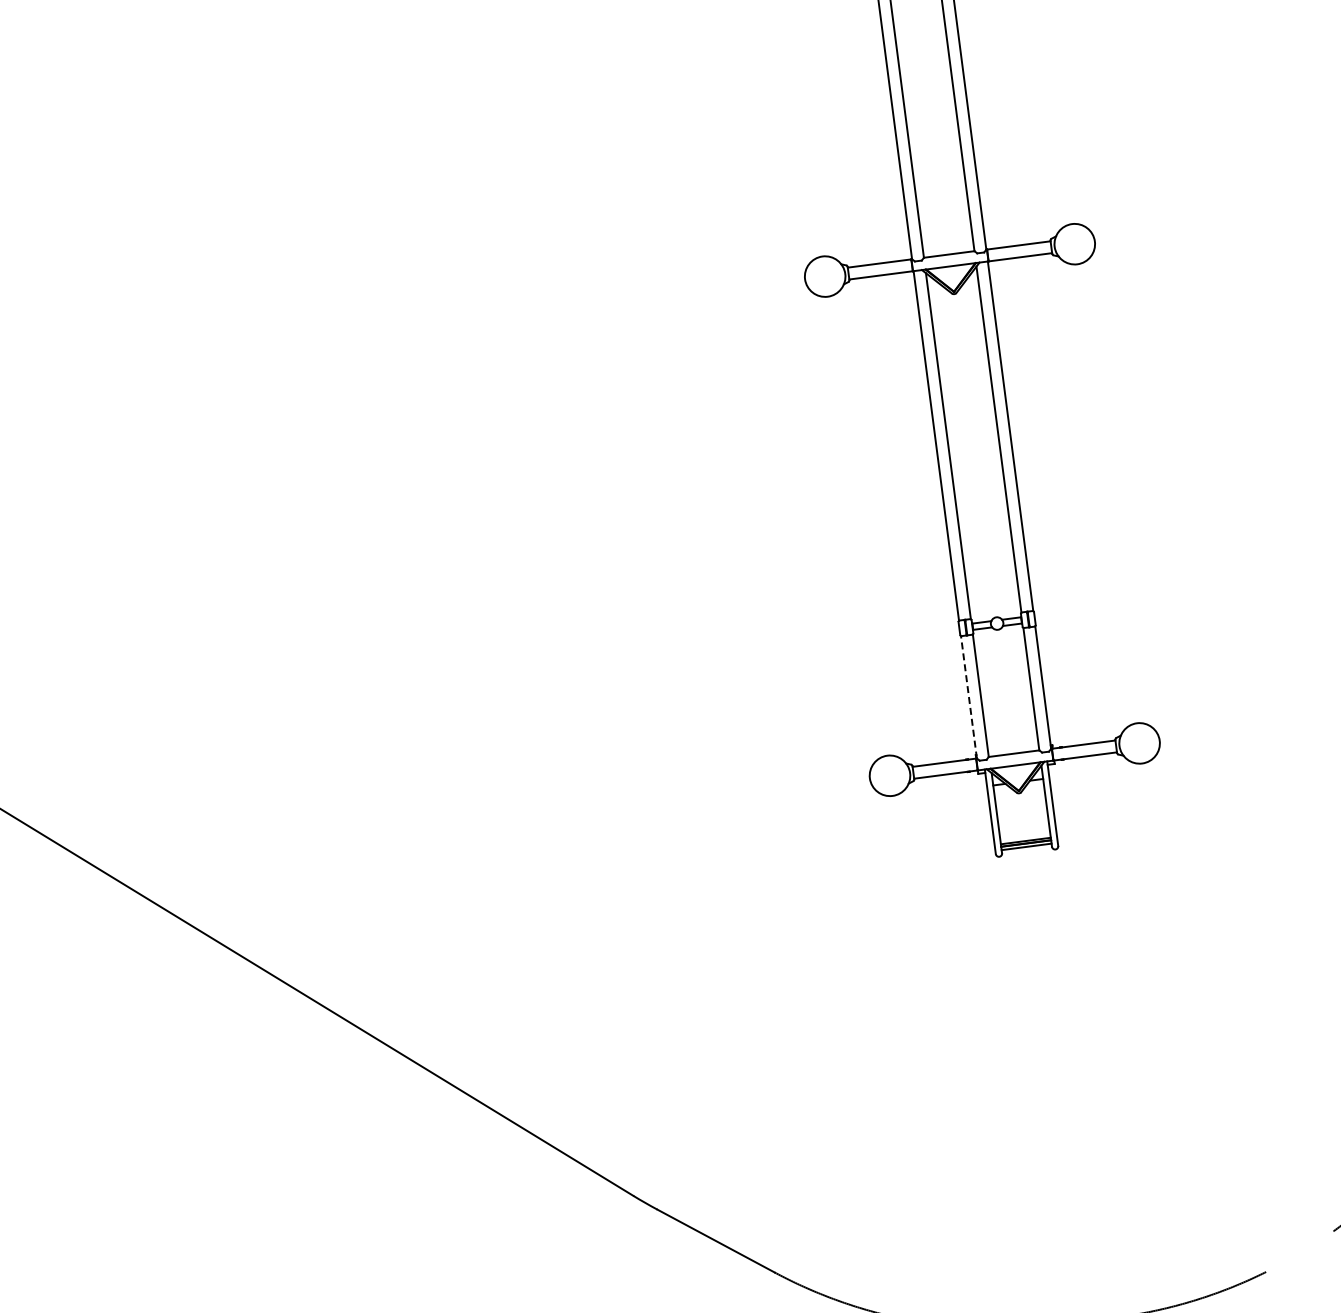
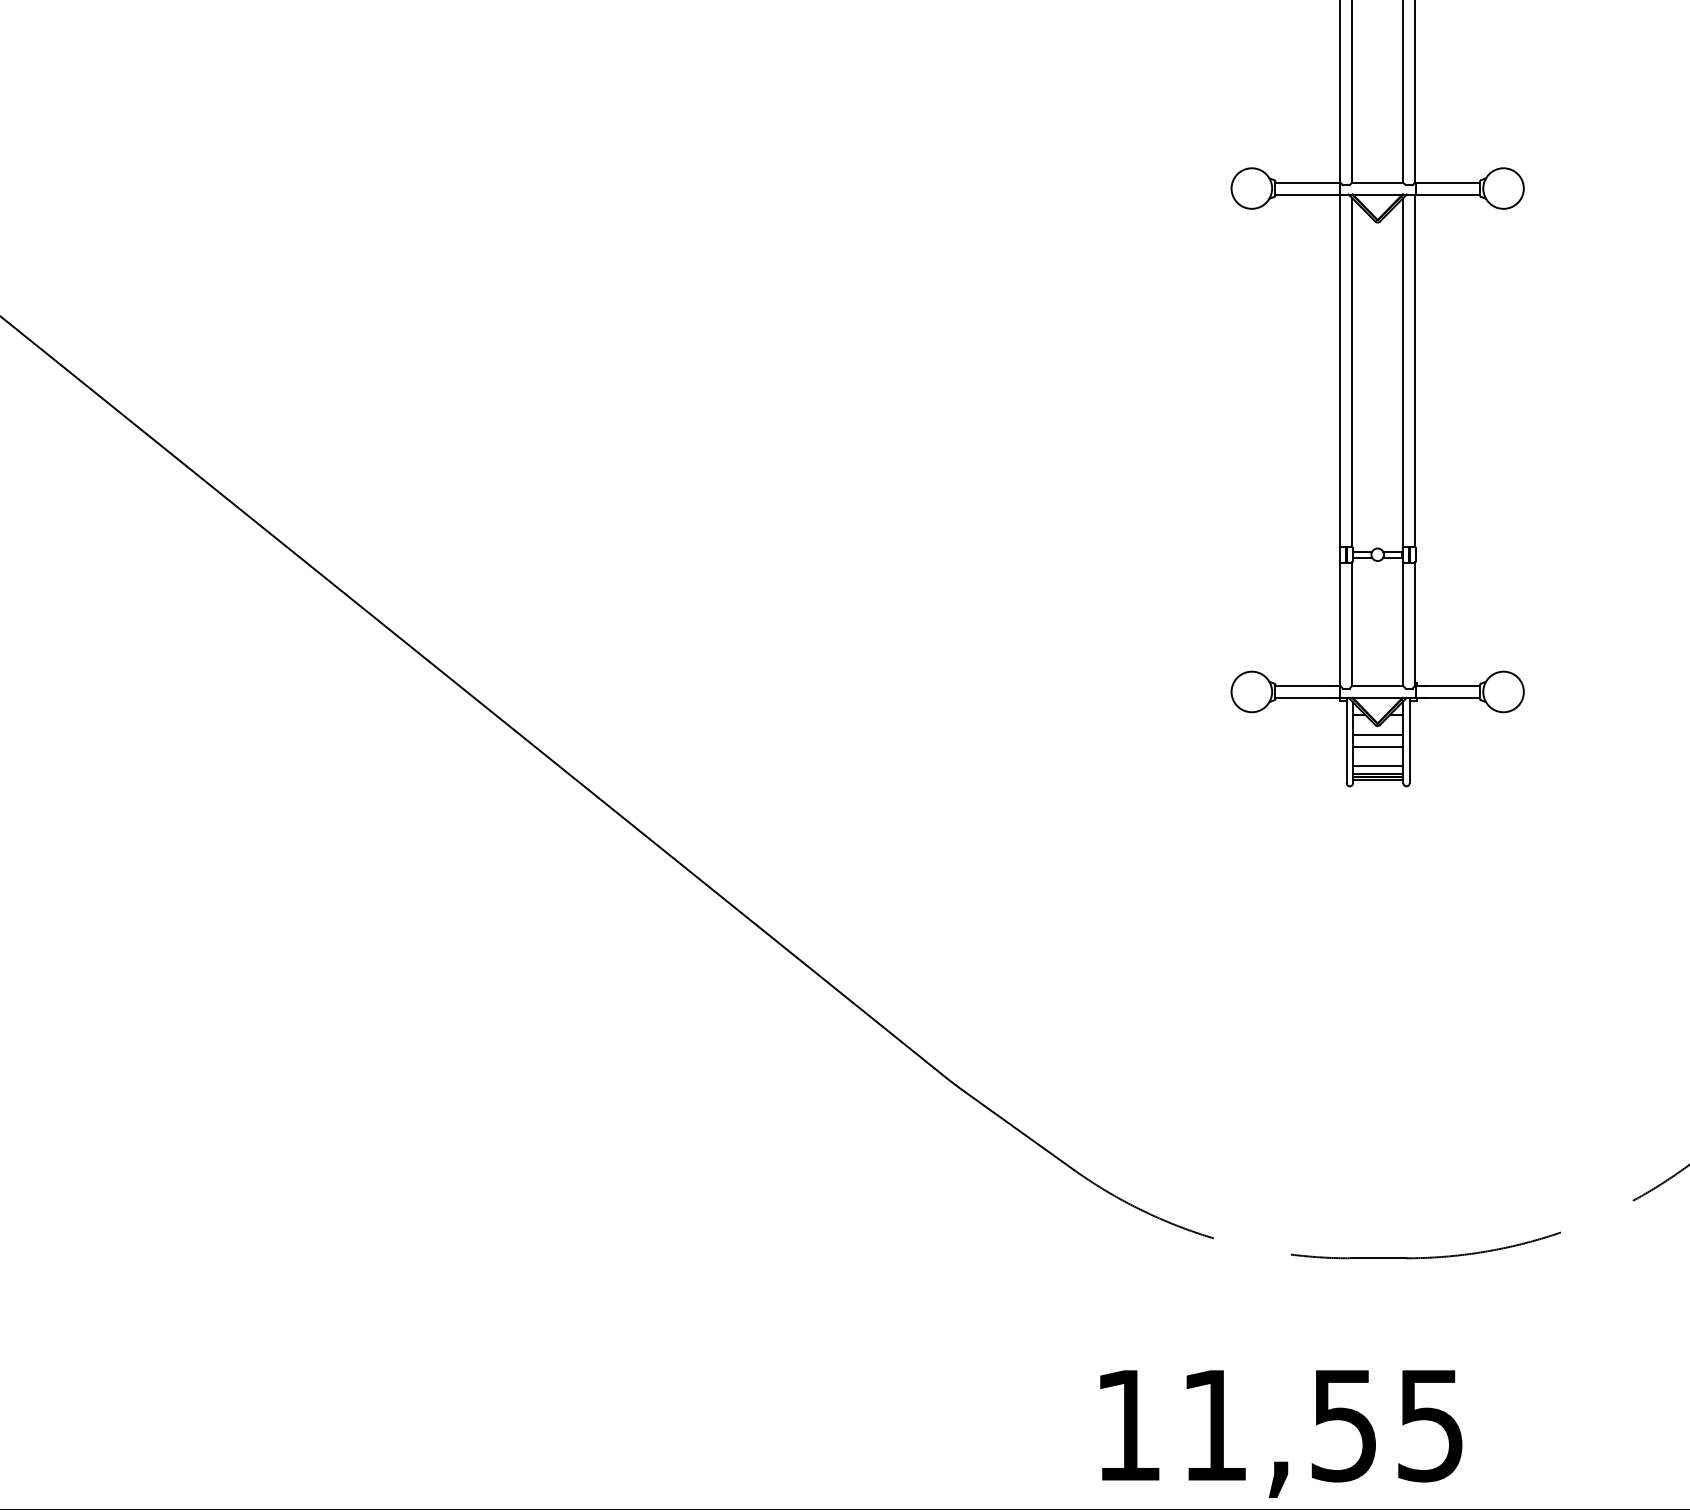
line: (969, 697) -> (1340, 624), dashed -> solid
line: (1021, 801) -> (1378, 734), added
line: (1022, 814) -> (1378, 747), added
line: (1025, 832) -> (1378, 765), added

